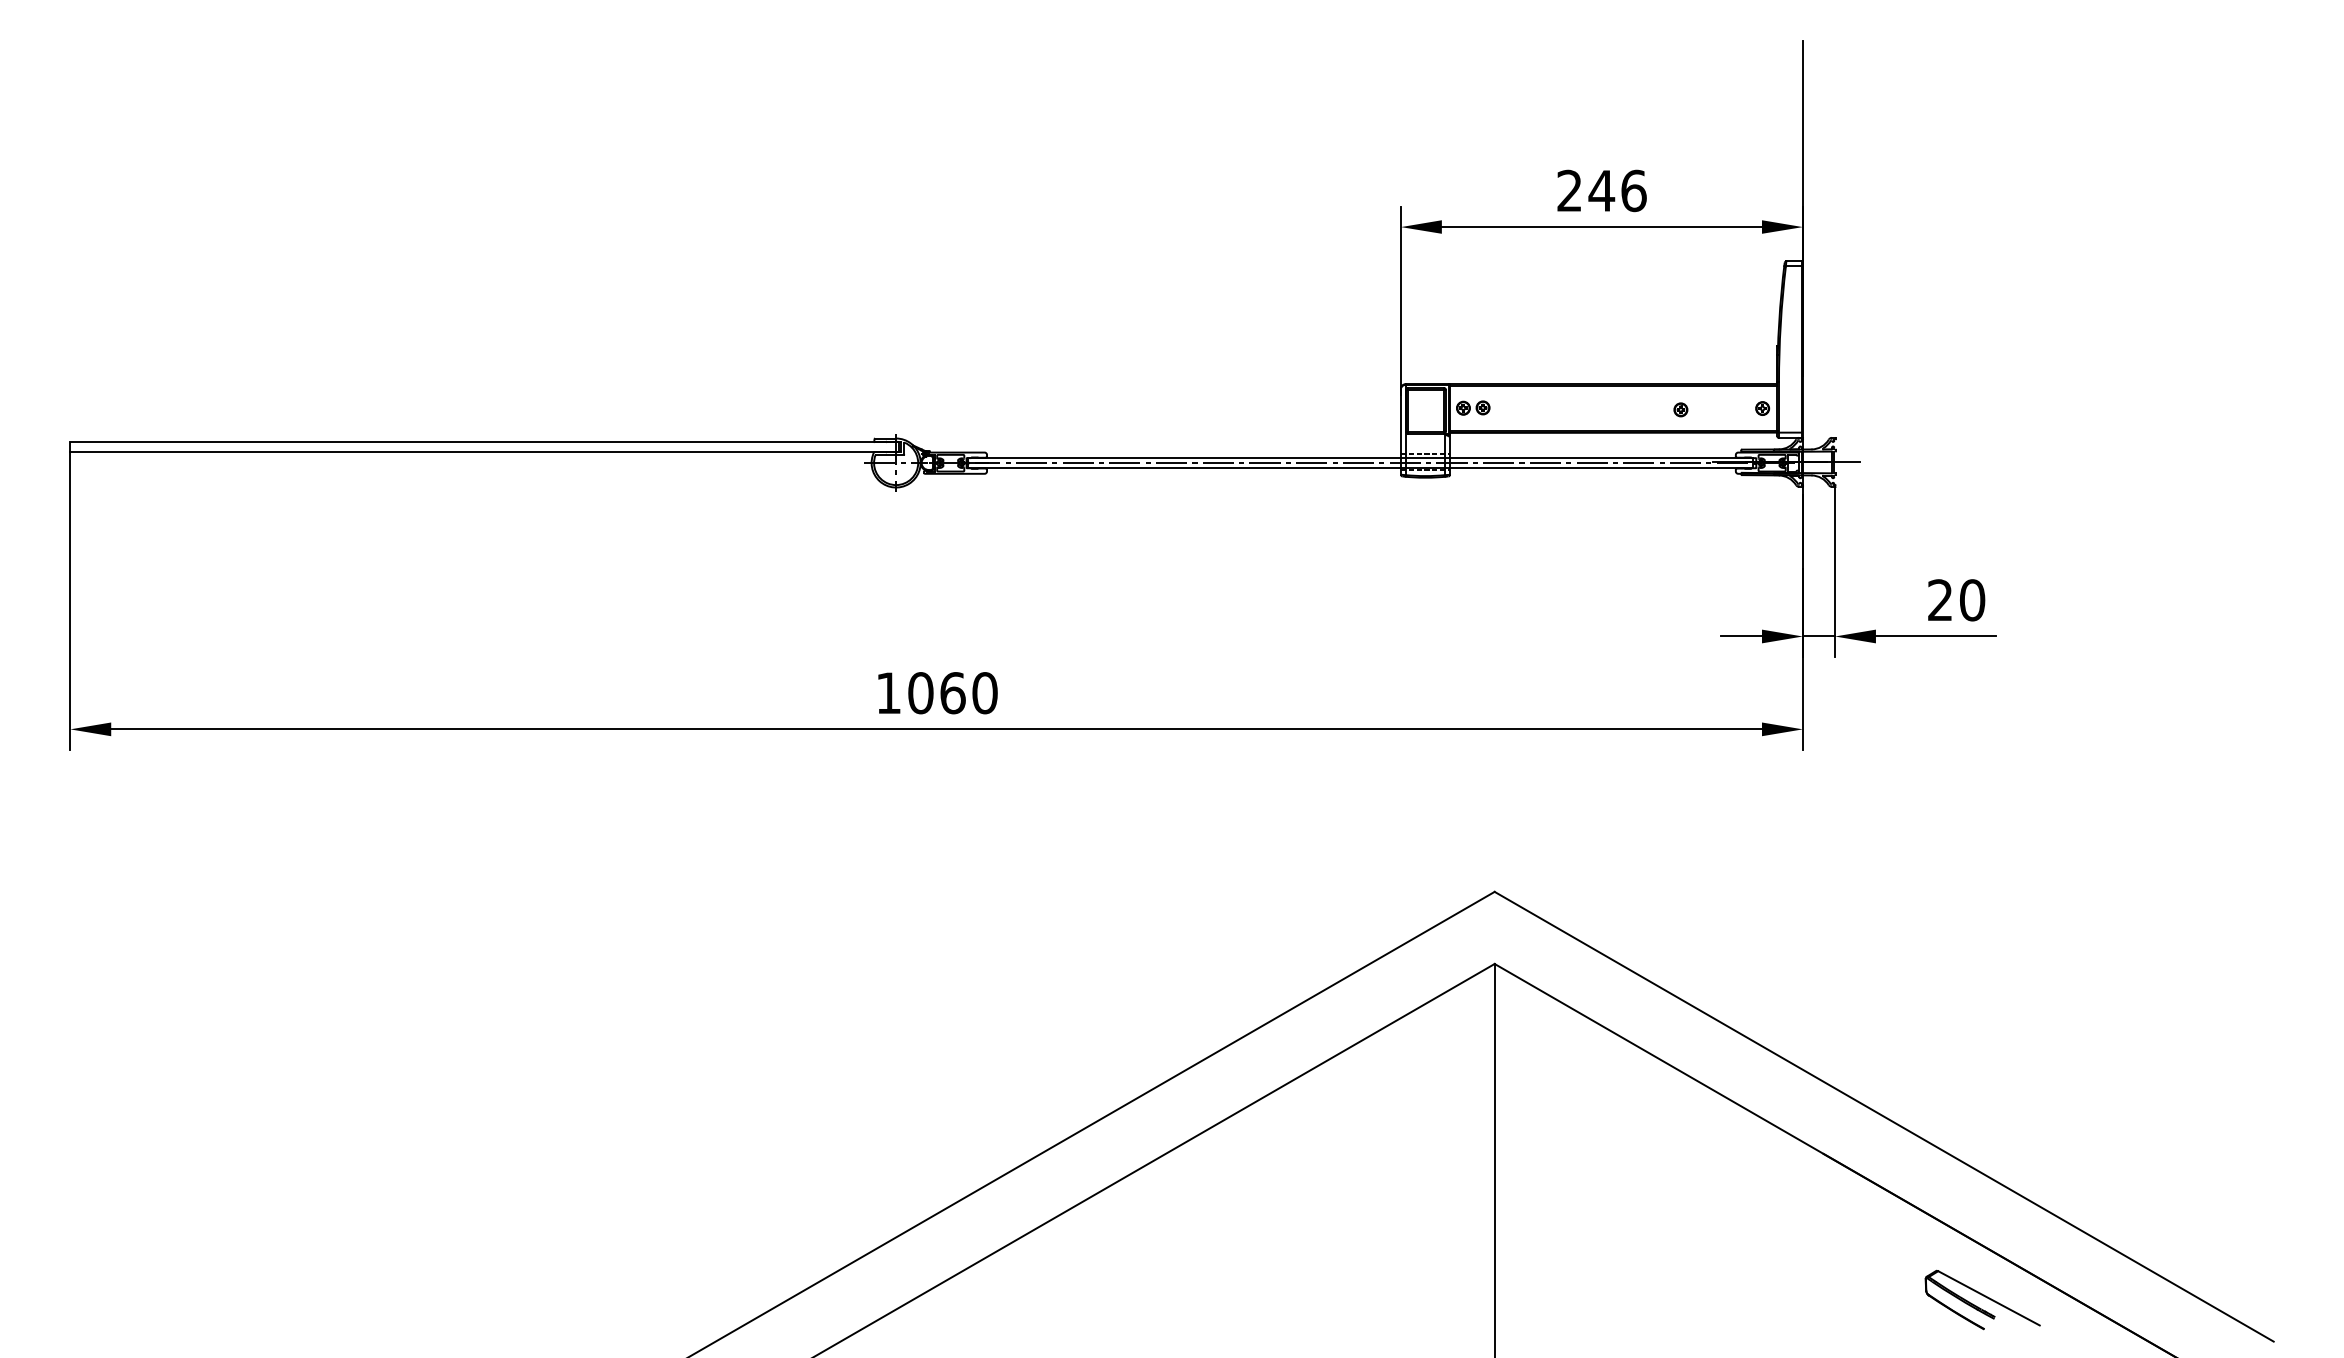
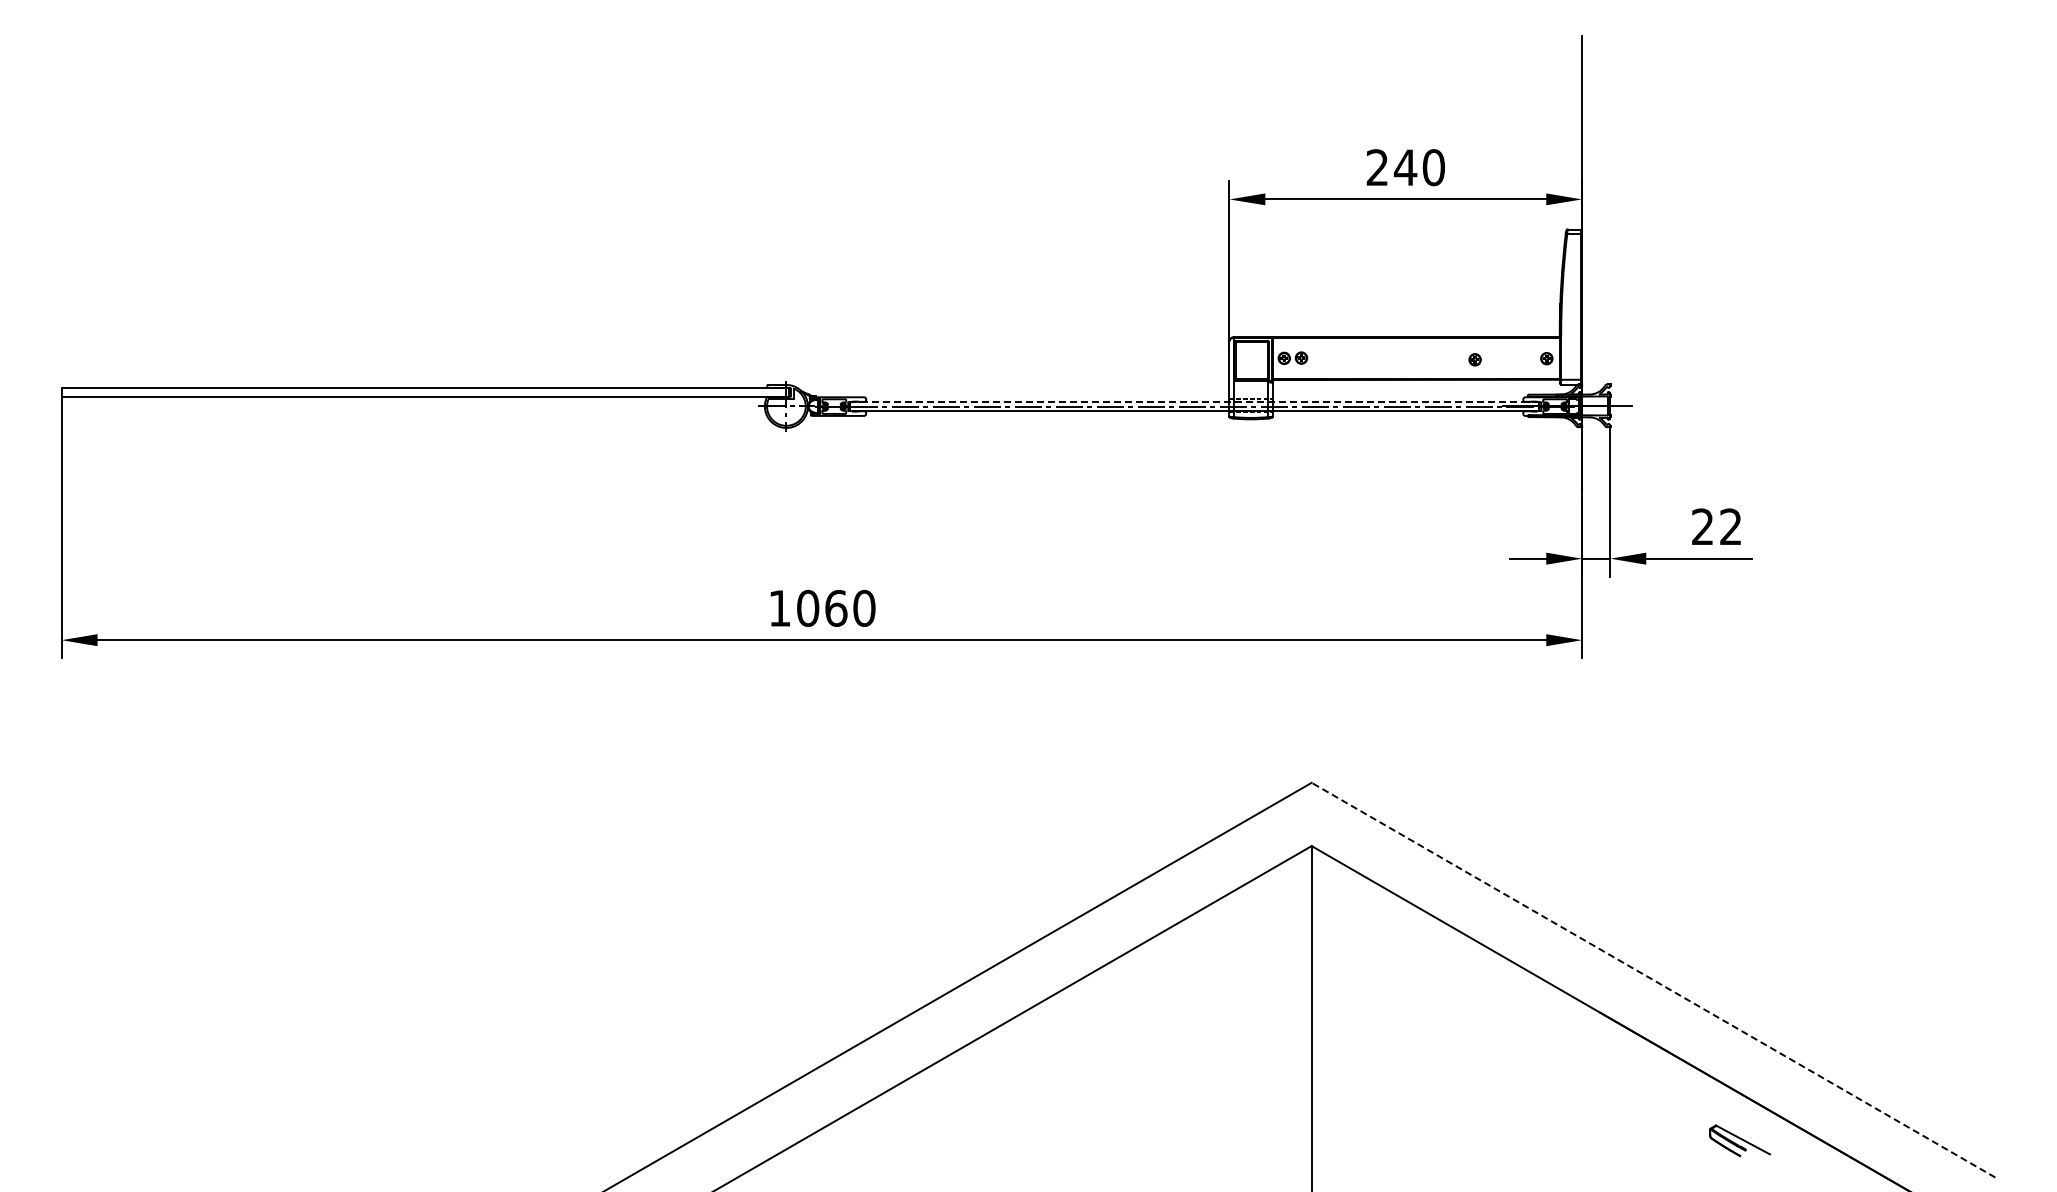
text: (1633, 190) -> (1433, 167), 246 -> 240
line: (1361, 458) -> (1194, 402), solid -> dashed
text: (1973, 599) -> (1731, 526), 20 -> 22
line: (1884, 1117) -> (1653, 980), solid -> dashed
part: (1982, 1299) -> (1739, 1140), size x0.6

